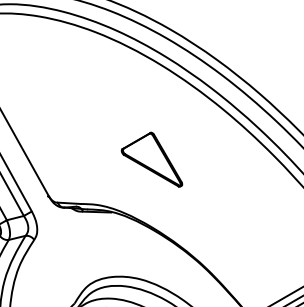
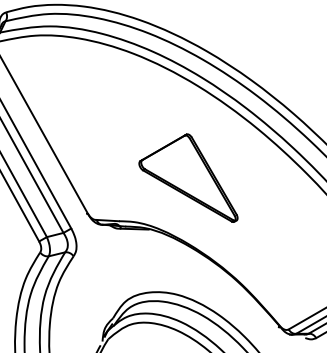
part: (152, 159) -> (188, 177), size x1.67

